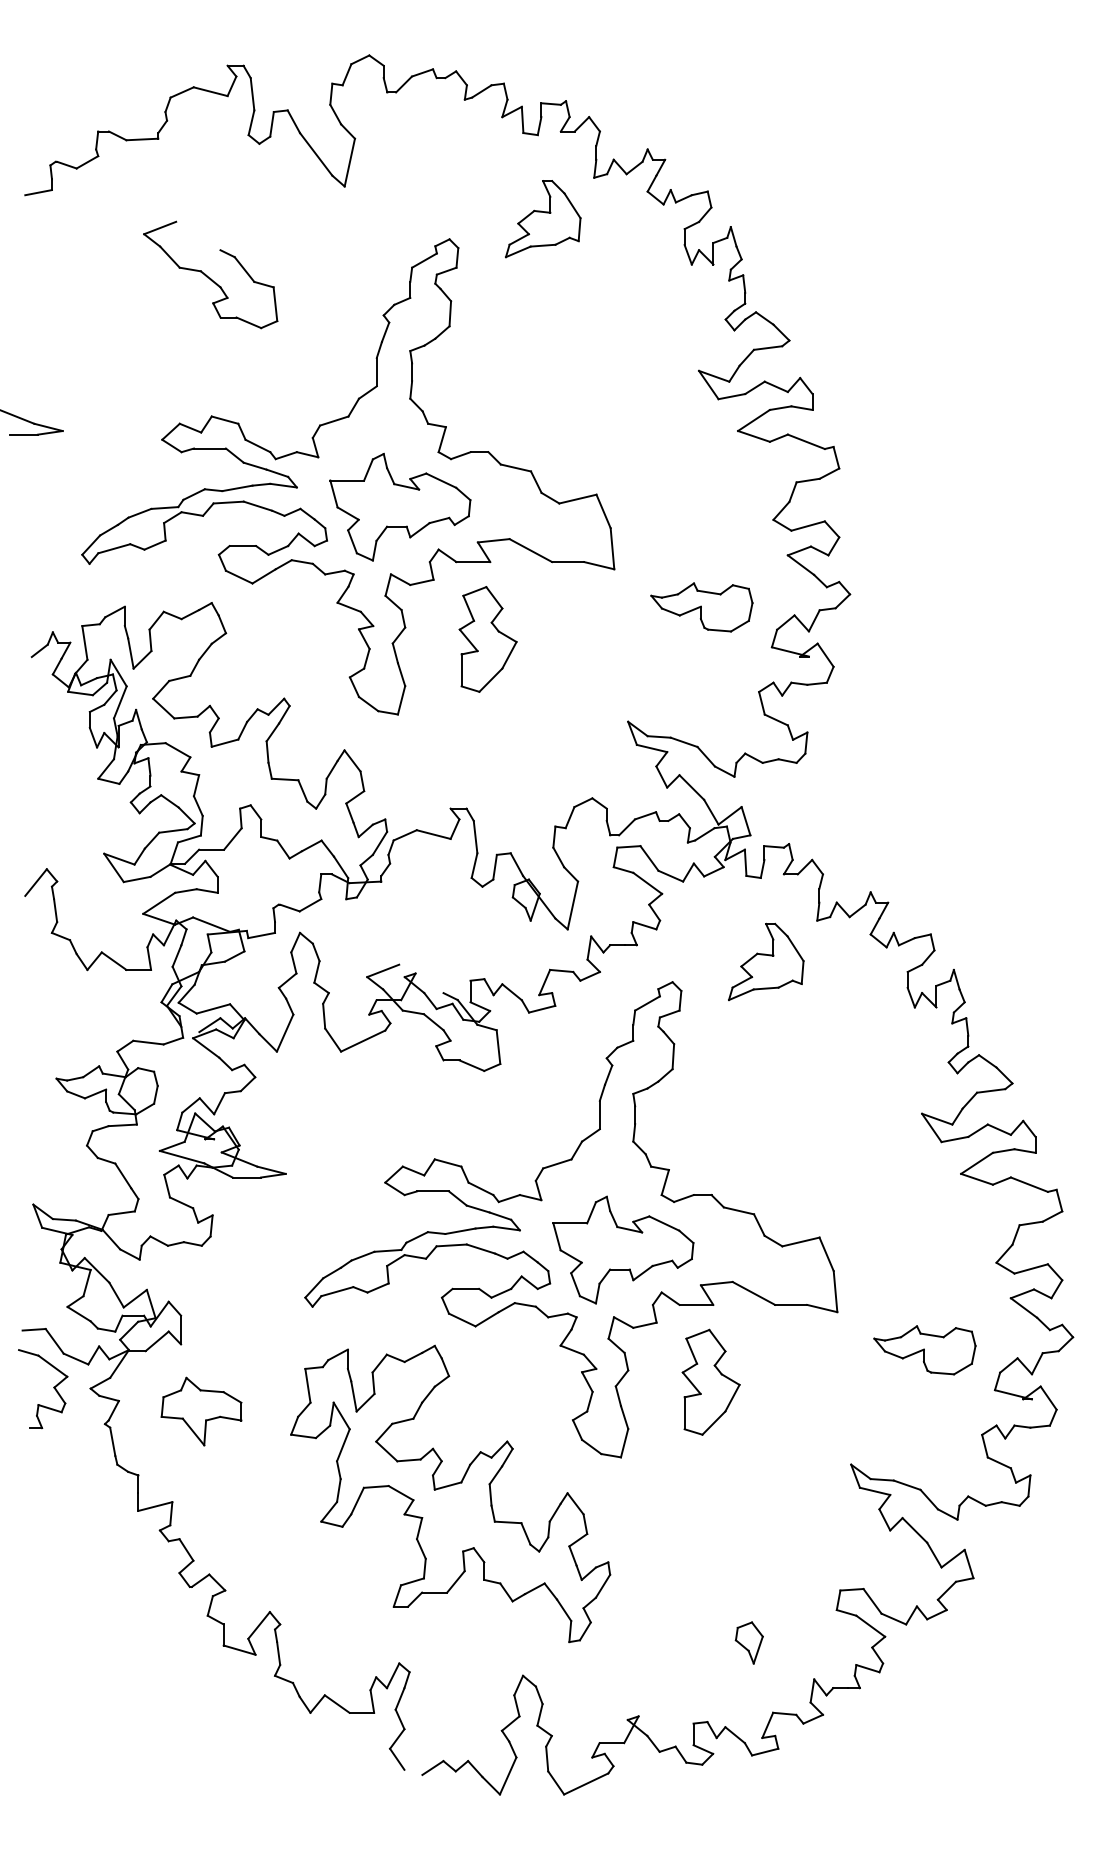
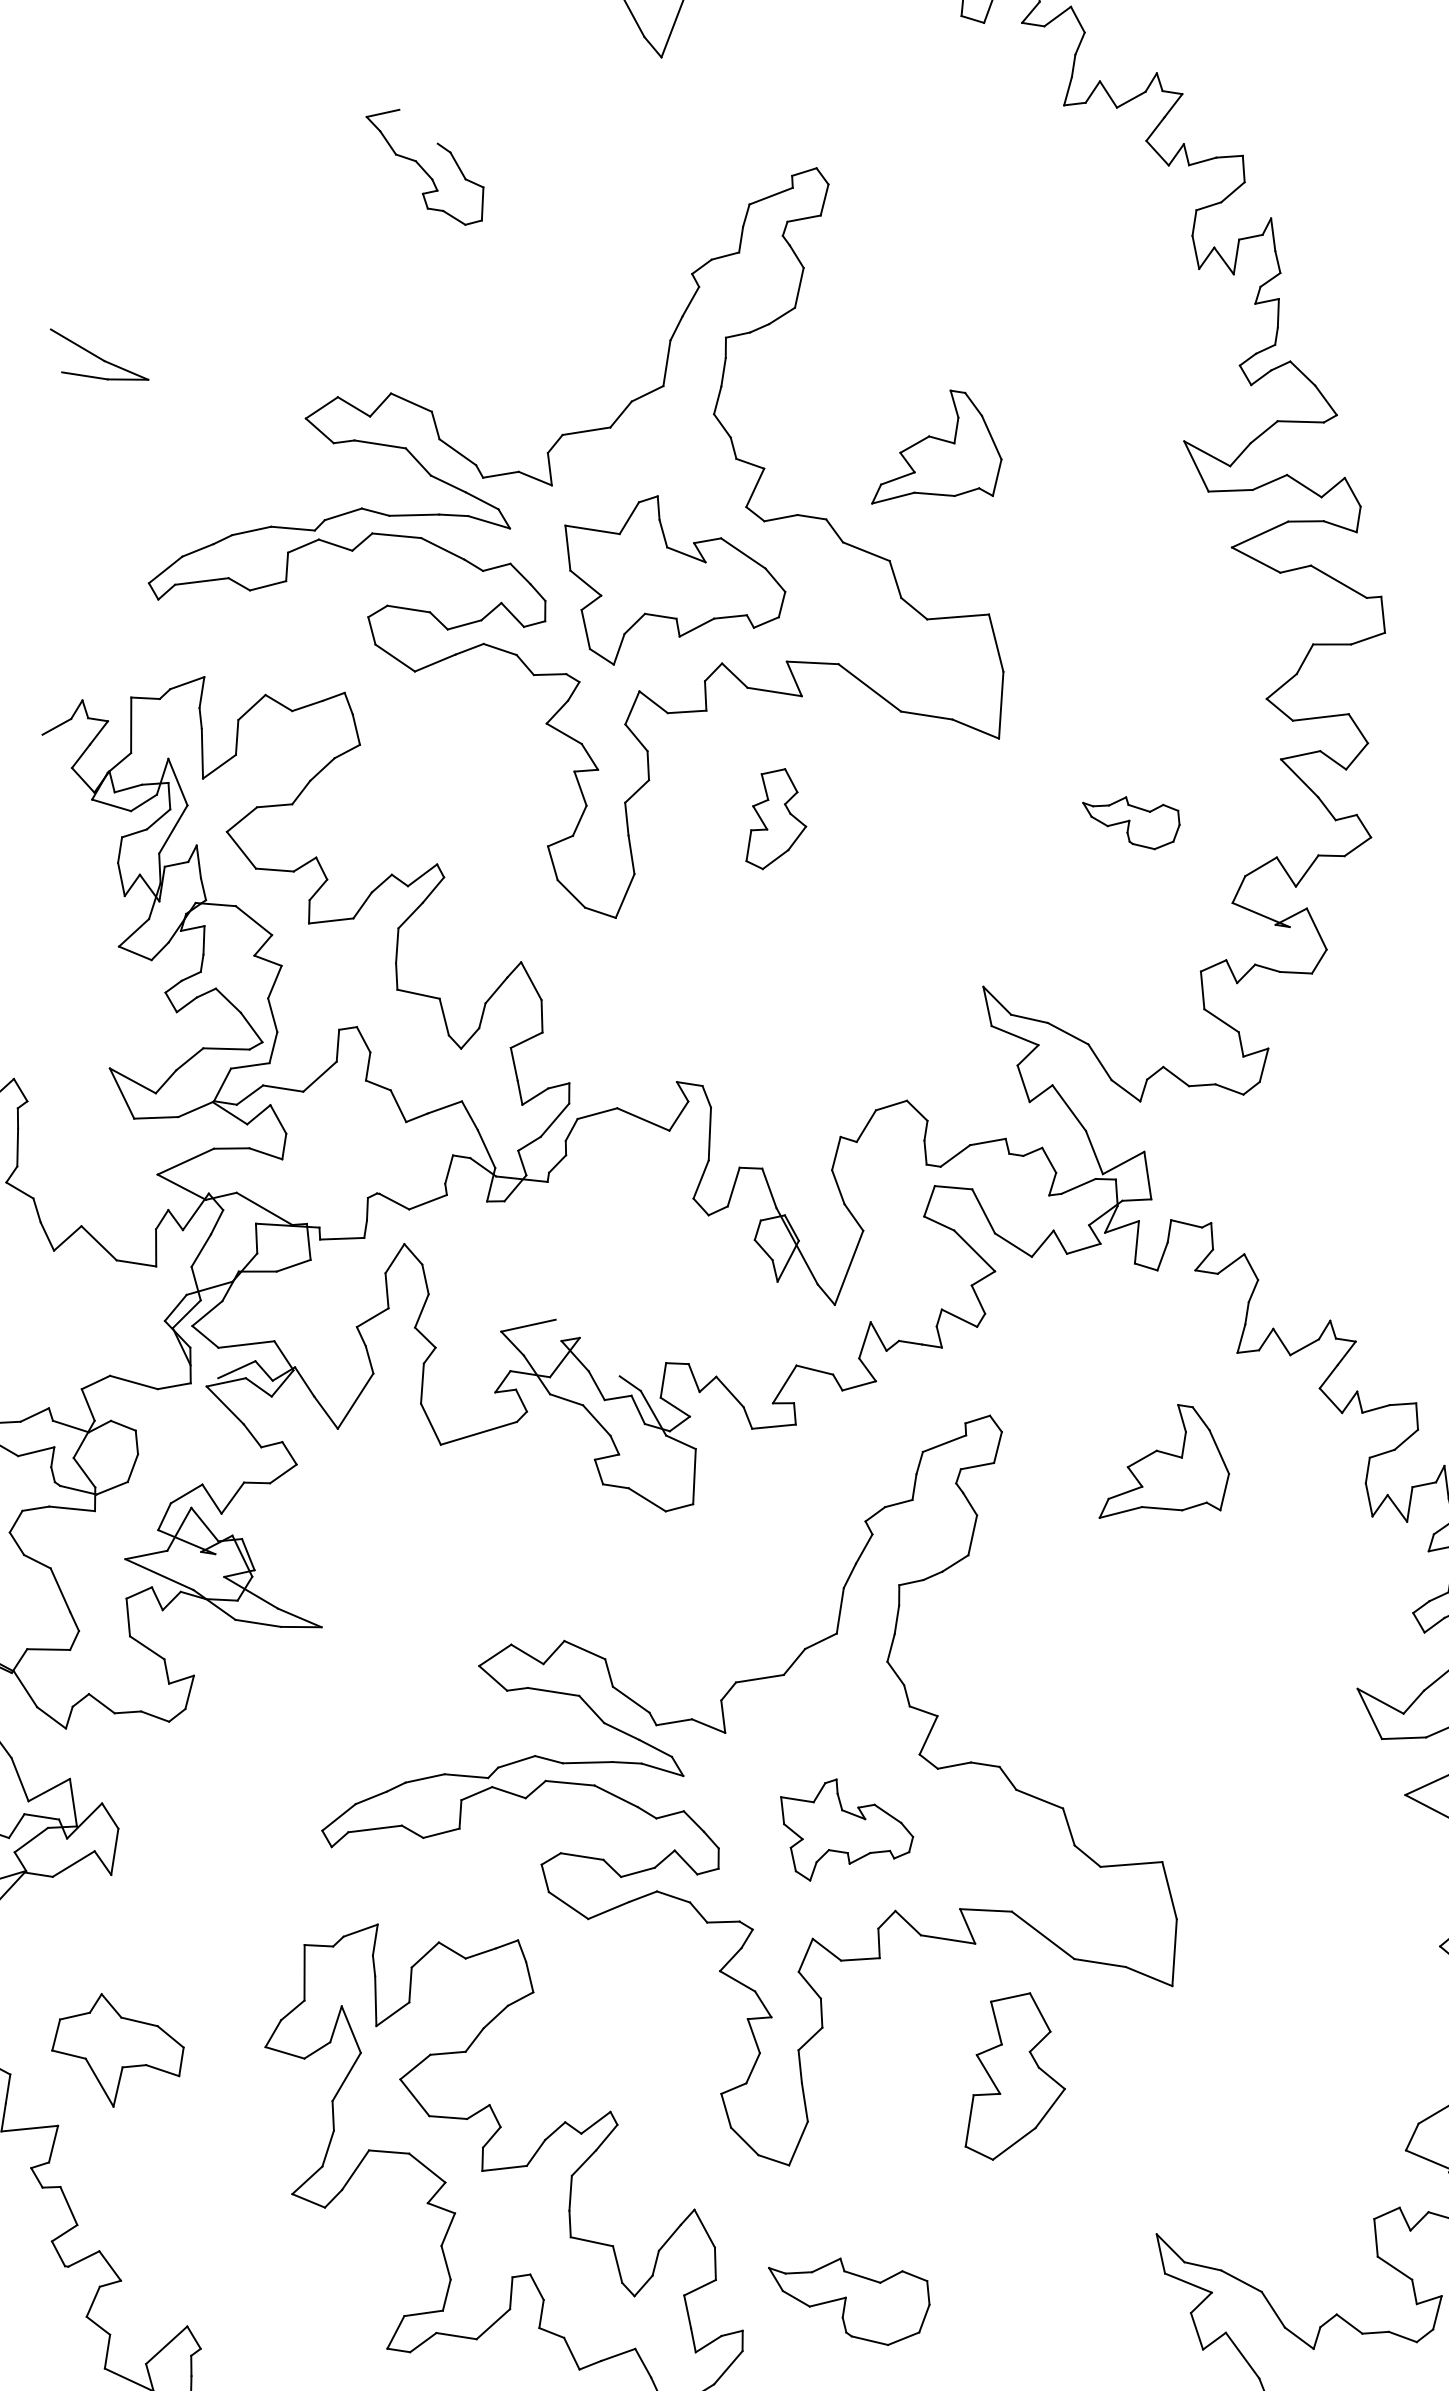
part: (543, 219) -> (941, 452), moved
part: (210, 274) -> (424, 165), size x0.6
part: (701, 607) -> (1129, 821), size x0.6
part: (487, 639) -> (778, 819), size x0.6
part: (766, 961) -> (1169, 1465), moved
part: (623, 1249) -> (844, 1832), size x0.6
part: (924, 1350) -> (846, 2299), moved
part: (710, 1381) -> (1019, 2076), moved
part: (201, 1411) -> (117, 2051), moved

